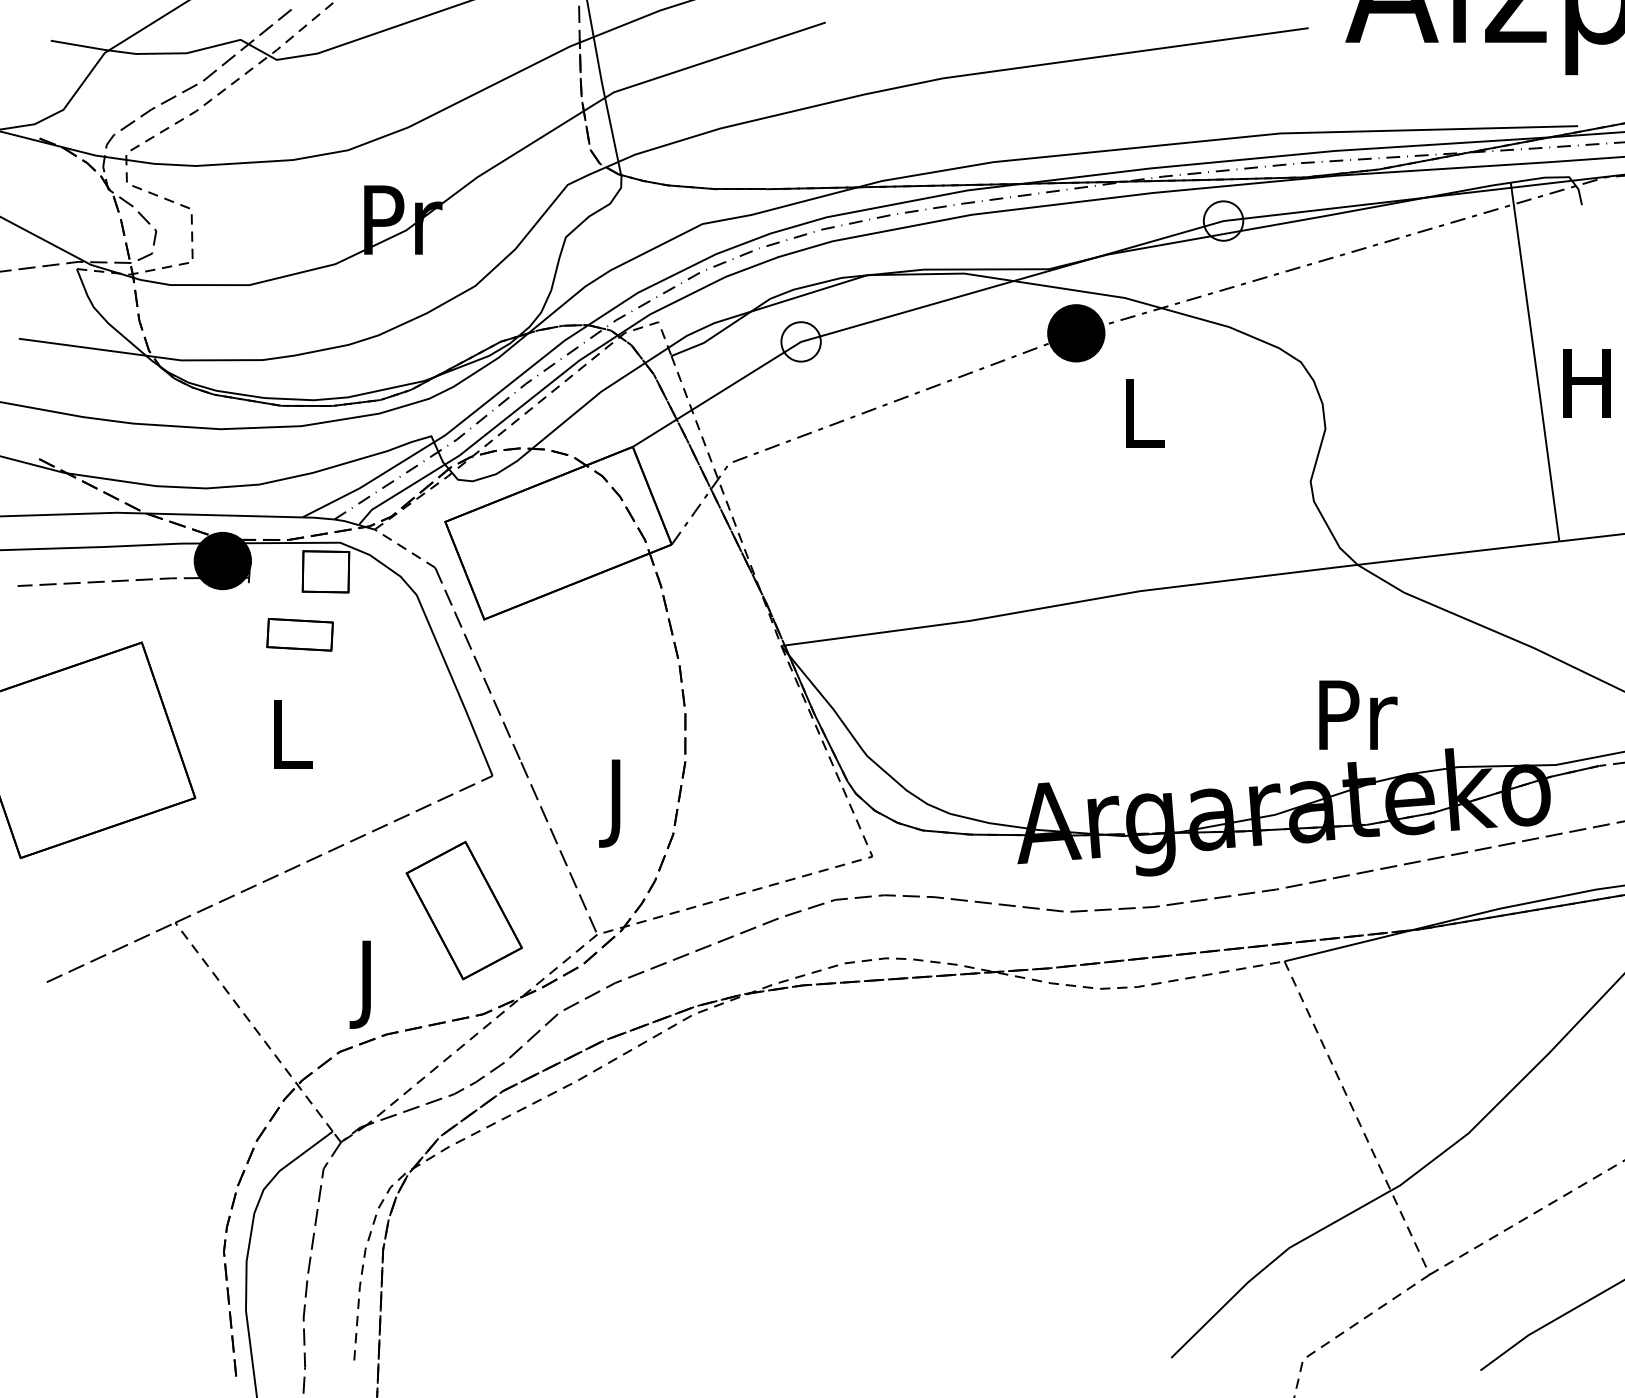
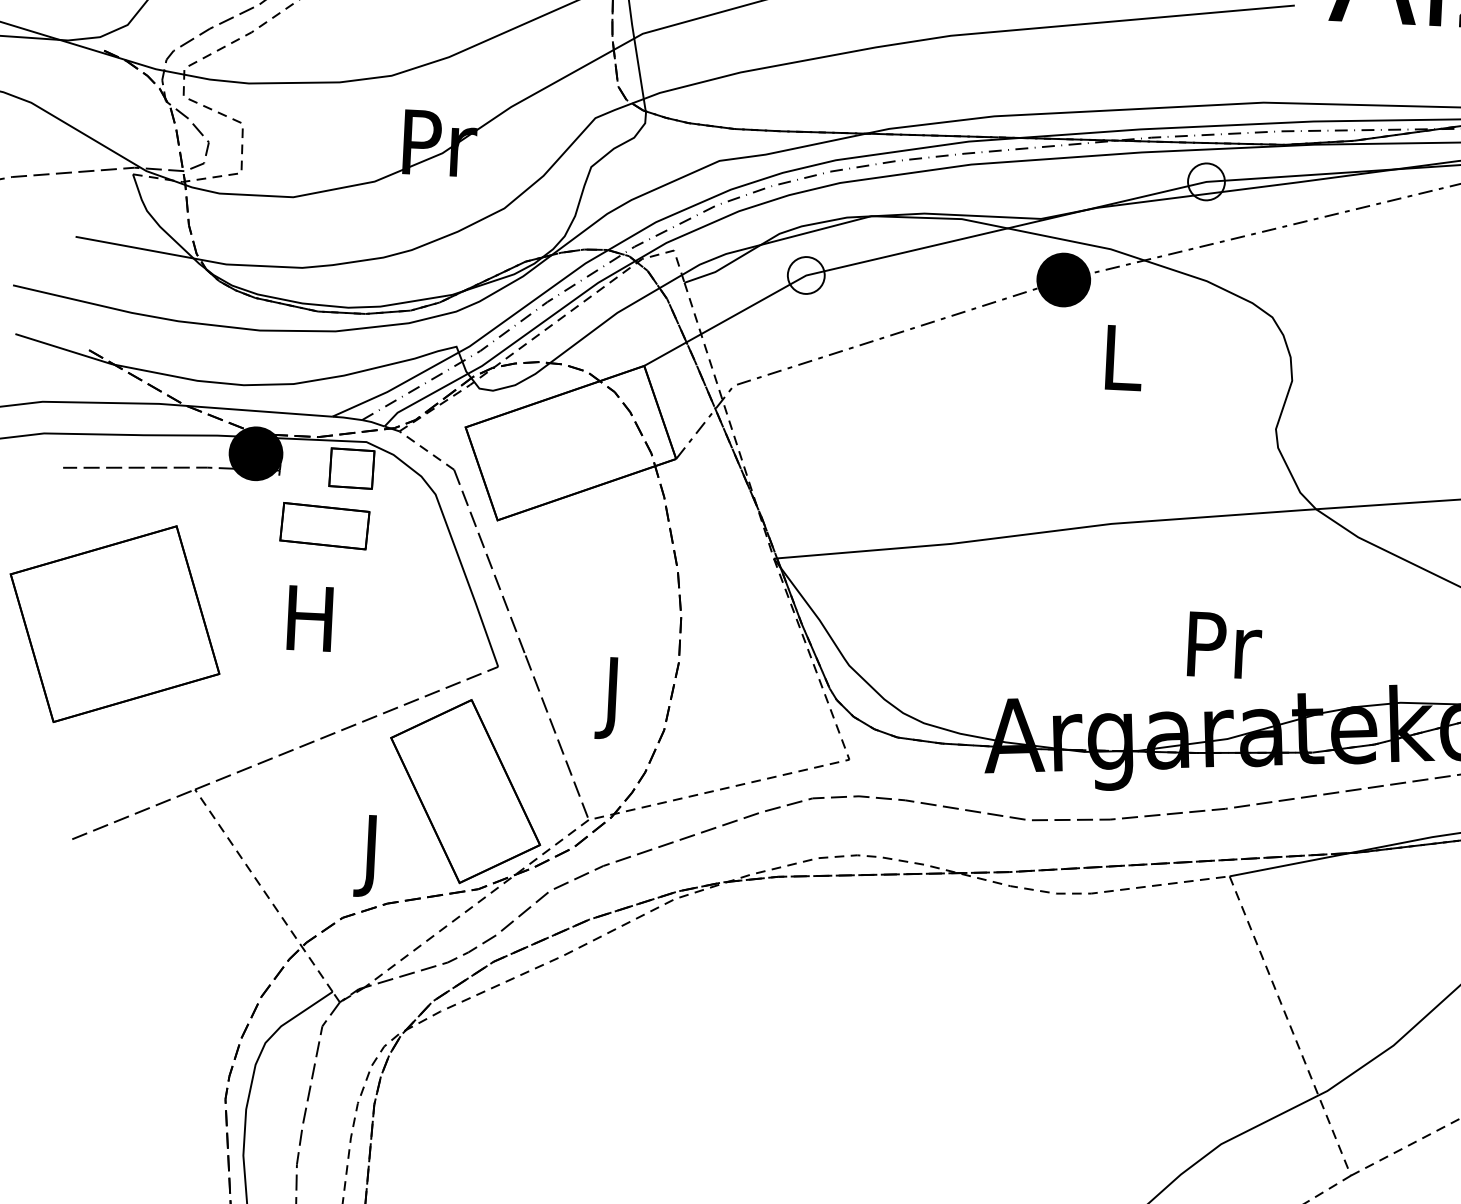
part: (299, 634) -> (324, 525), size x1.43
text: (1358, 714) -> (1224, 644), moved
text: (289, 734) -> (310, 618), L -> H
part: (464, 910) -> (465, 791), size x1.43

